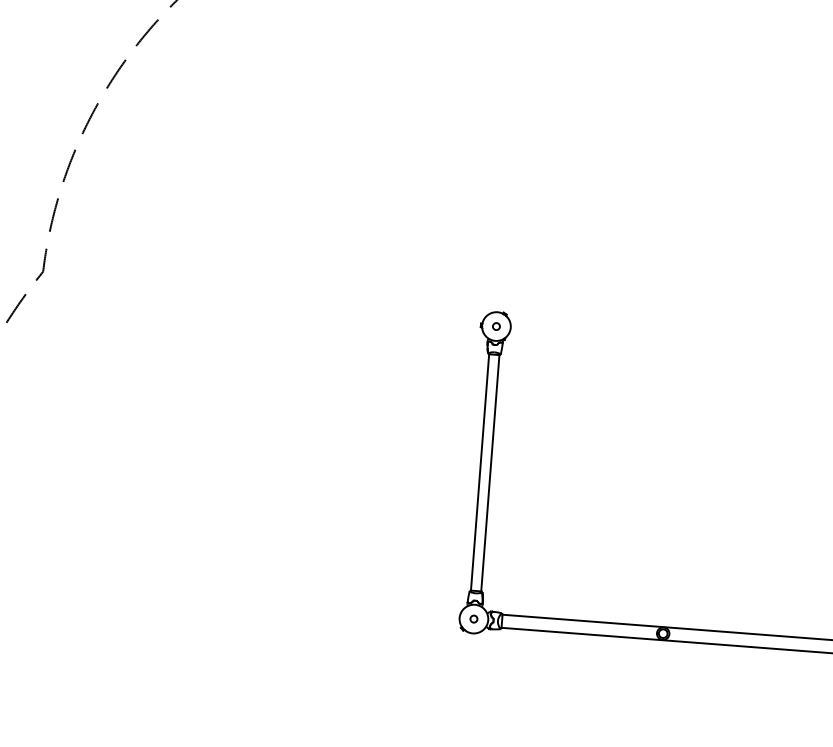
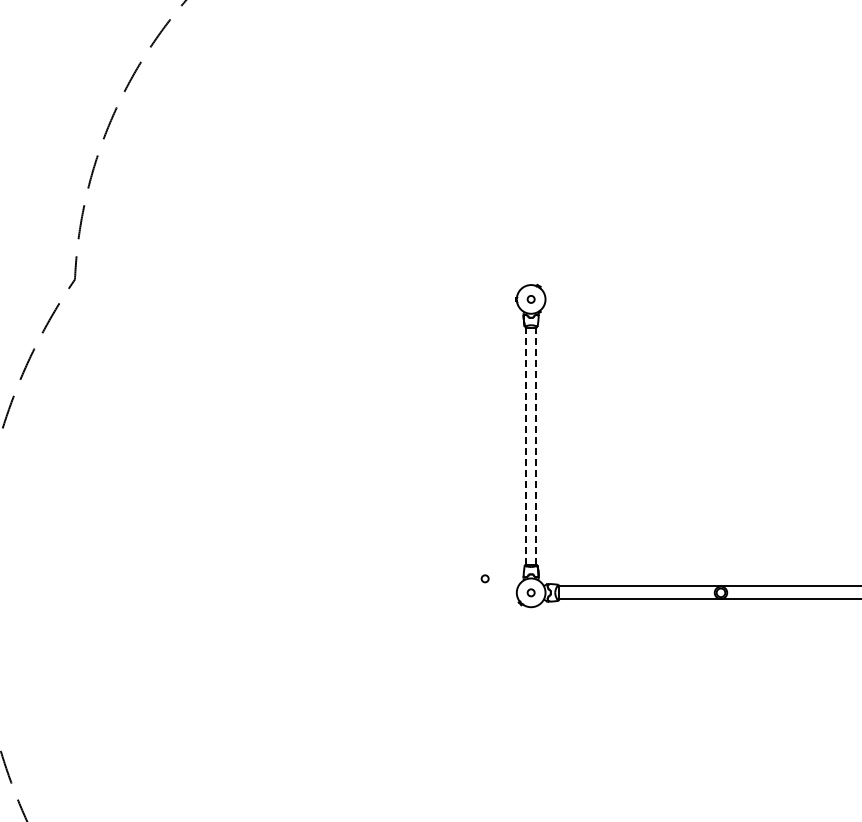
line: (480, 472) -> (526, 446), solid -> dashed
line: (490, 473) -> (536, 446), solid -> dashed
circle: (428, 601) -> (484, 578), added

